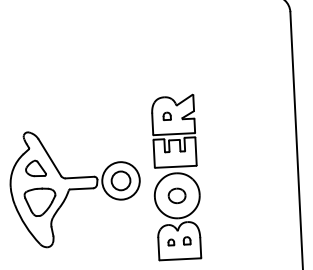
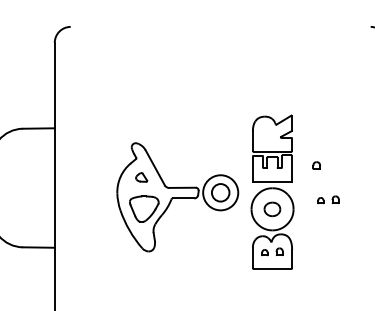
part: (166, 116) -> (316, 165), moved
part: (35, 168) -> (141, 177), size x0.6
part: (236, 182) -> (328, 199), added

